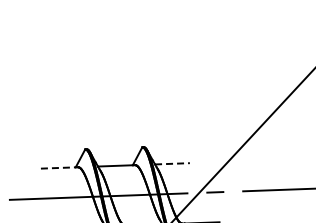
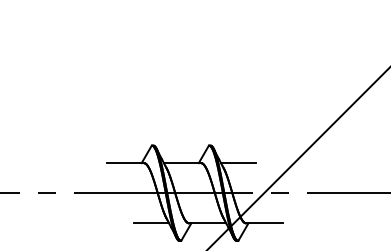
line: (172, 164) -> (238, 163), dashed -> solid
line: (58, 168) -> (124, 163), dashed -> solid

